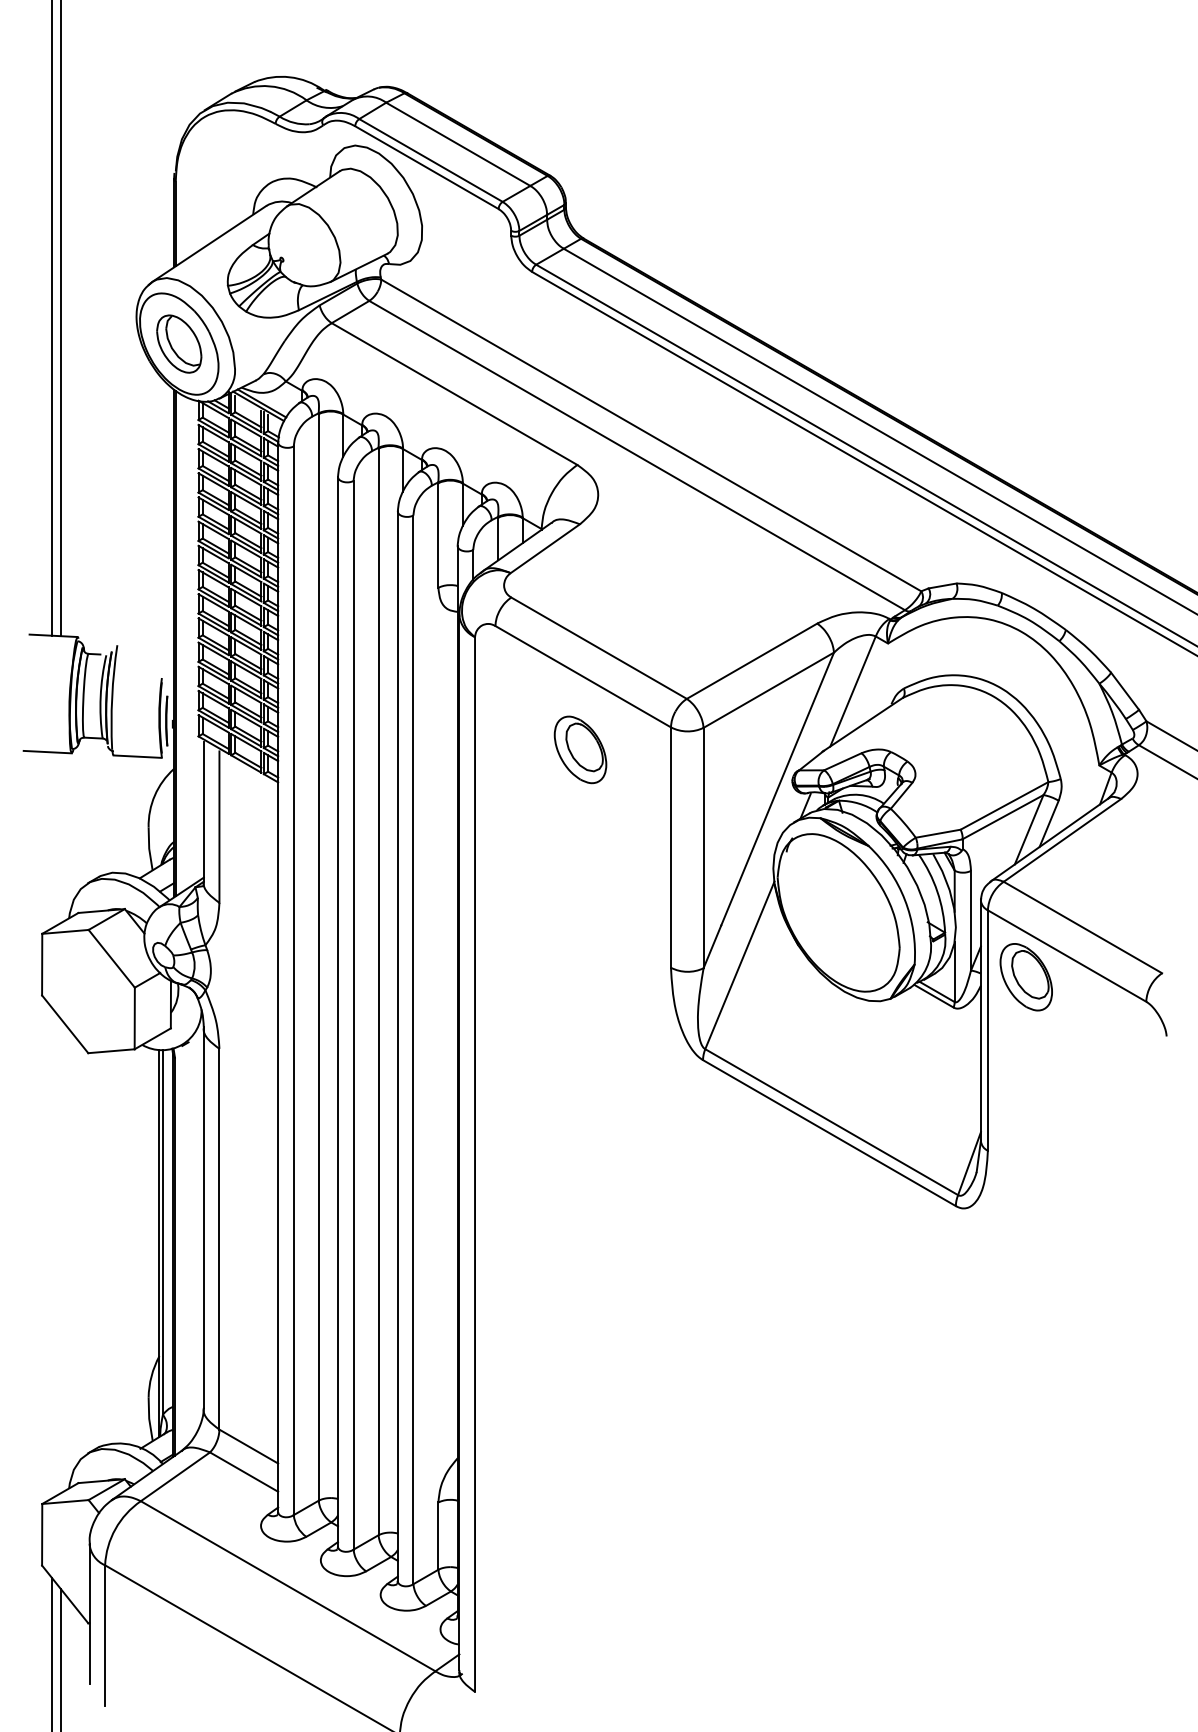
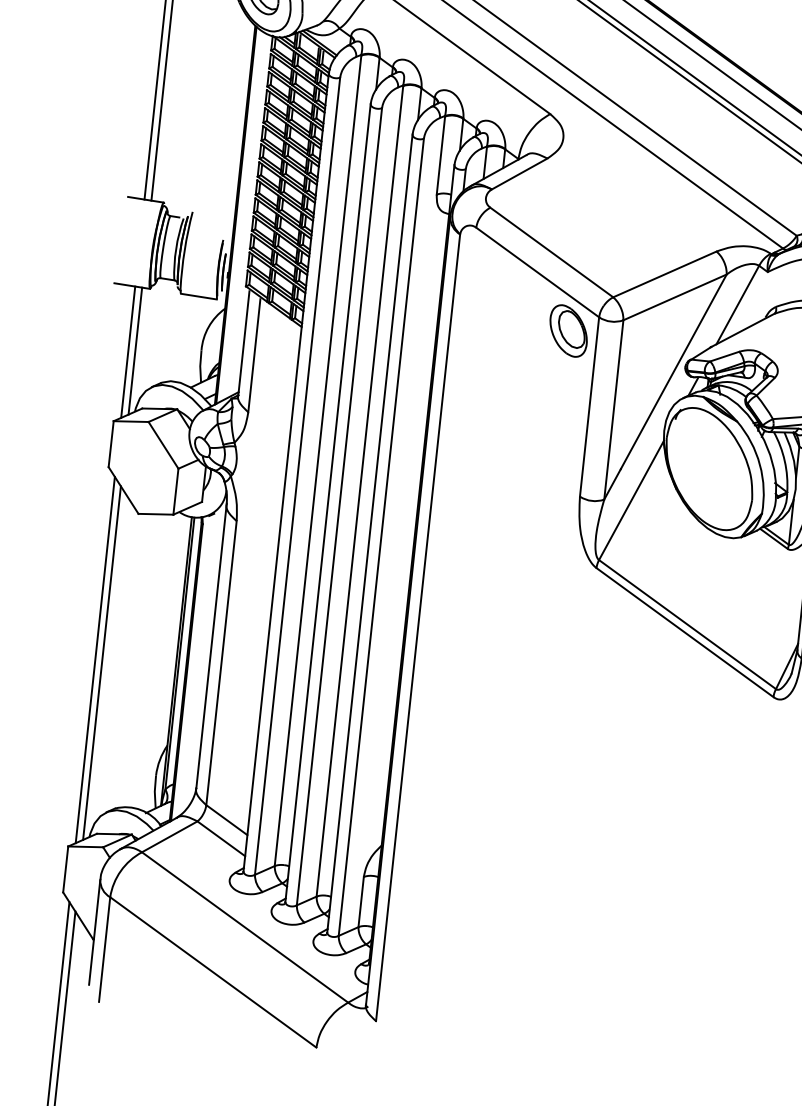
part: (580, 749) -> (568, 330), moved
line: (61, 837) -> (135, 350), added
line: (51, 840) -> (128, 352), added
line: (51, 1252) -> (95, 659), added
line: (61, 1256) -> (102, 663), added

